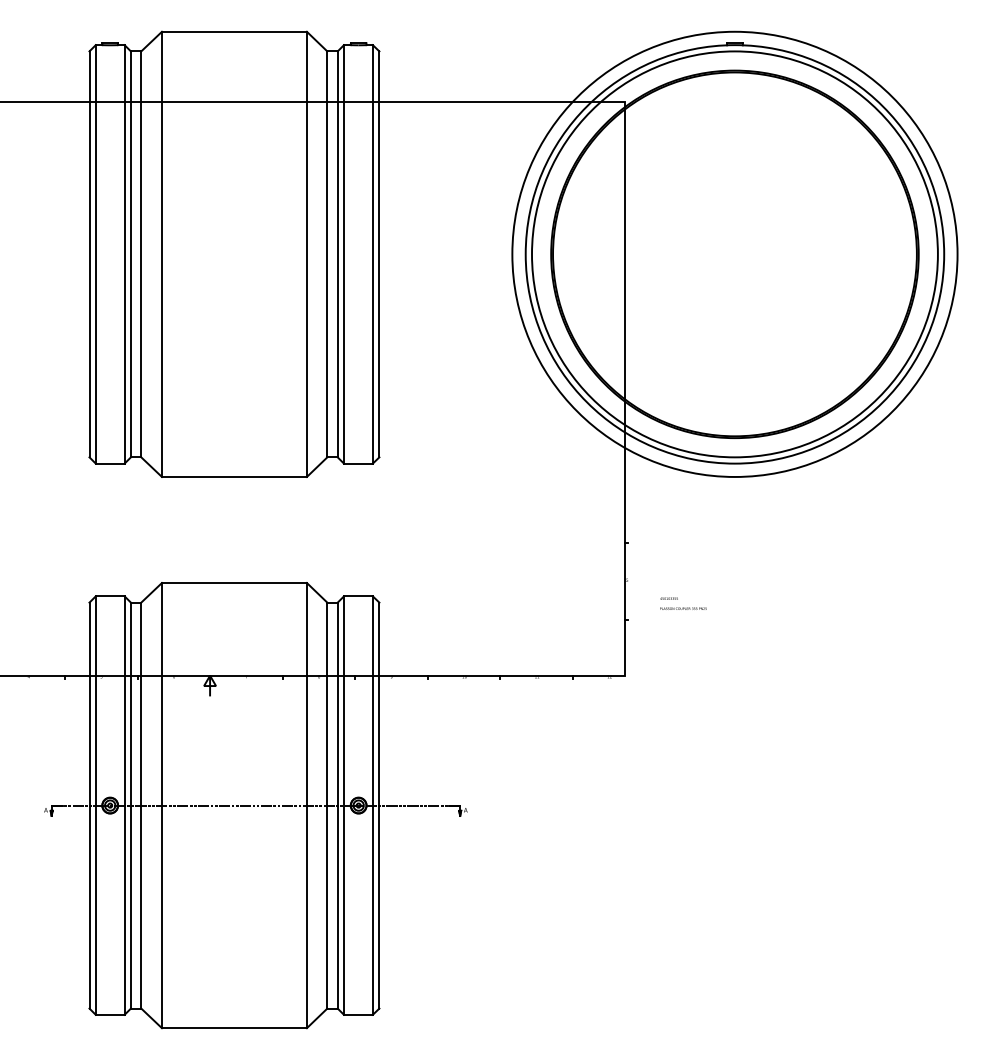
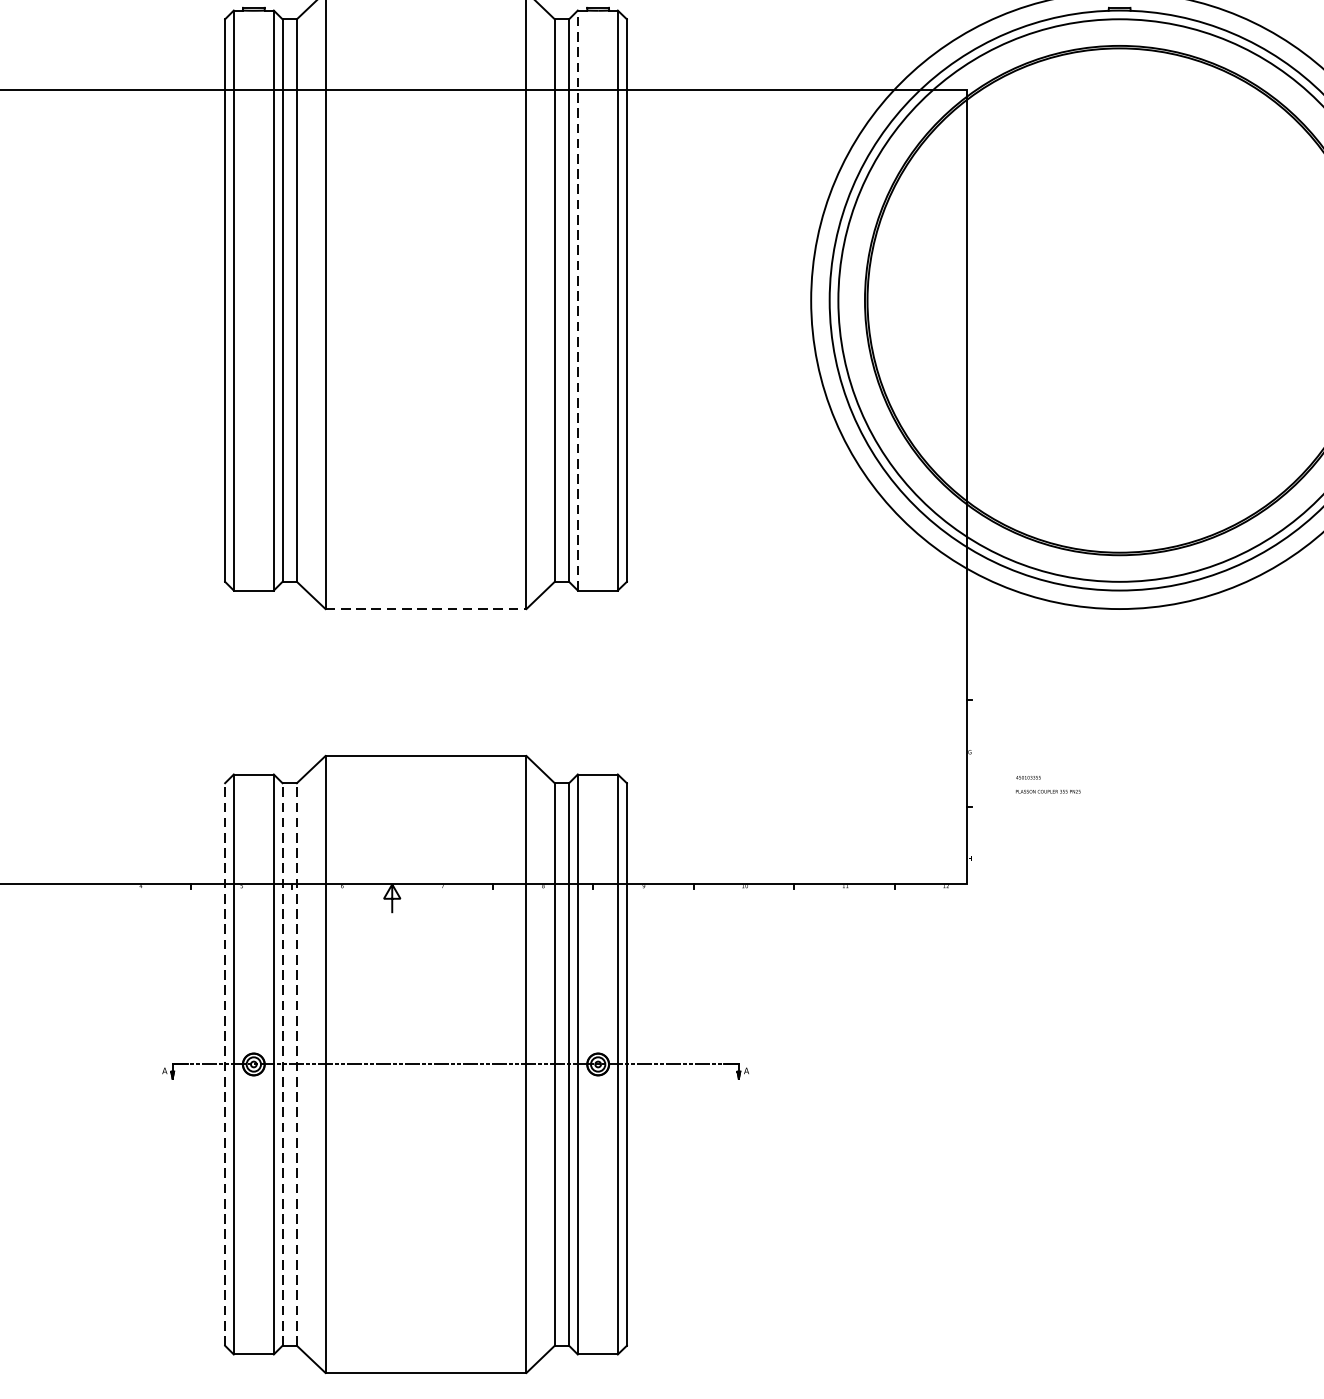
line: (343, 253) -> (577, 299), solid -> dashed
line: (234, 476) -> (426, 608), solid -> dashed
line: (89, 805) -> (225, 1064), solid -> dashed
line: (130, 805) -> (281, 1064), solid -> dashed
line: (141, 805) -> (297, 1064), solid -> dashed

